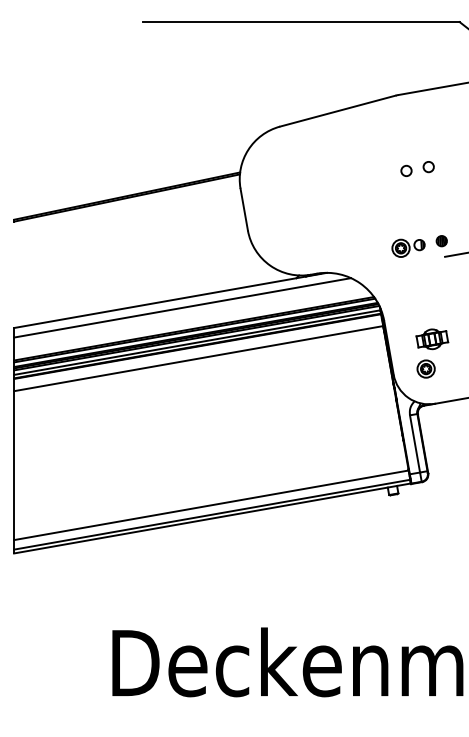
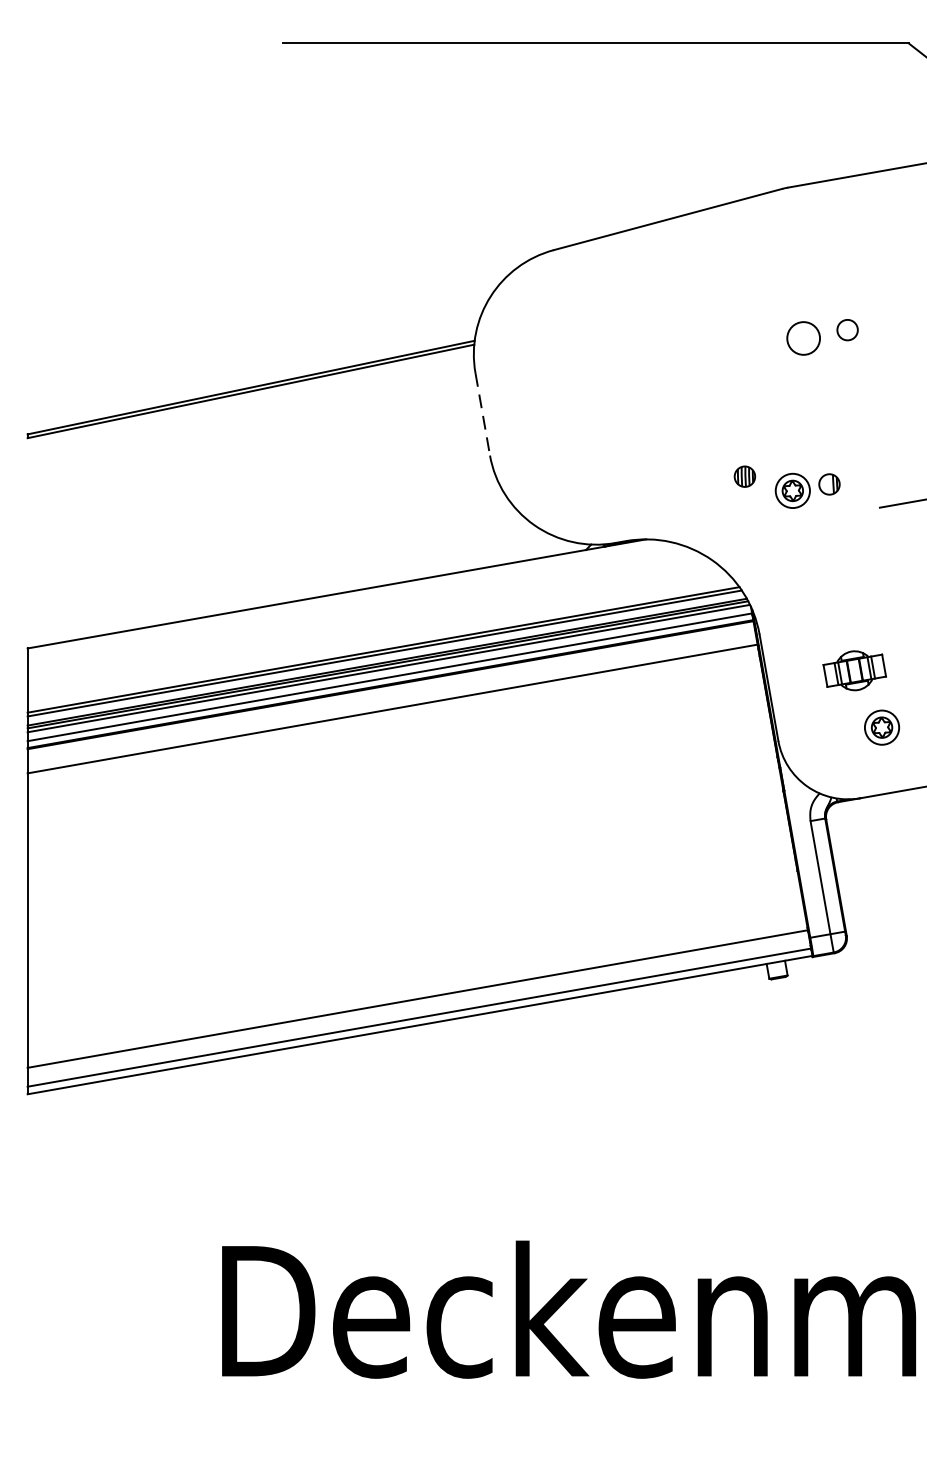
circle: (406, 170) -> (803, 336), size x1.6
line: (244, 210) -> (483, 416), solid -> dashed
part: (441, 241) -> (744, 477), moved
line: (182, 307) -> (360, 607), removed
part: (425, 368) -> (880, 726), moved

